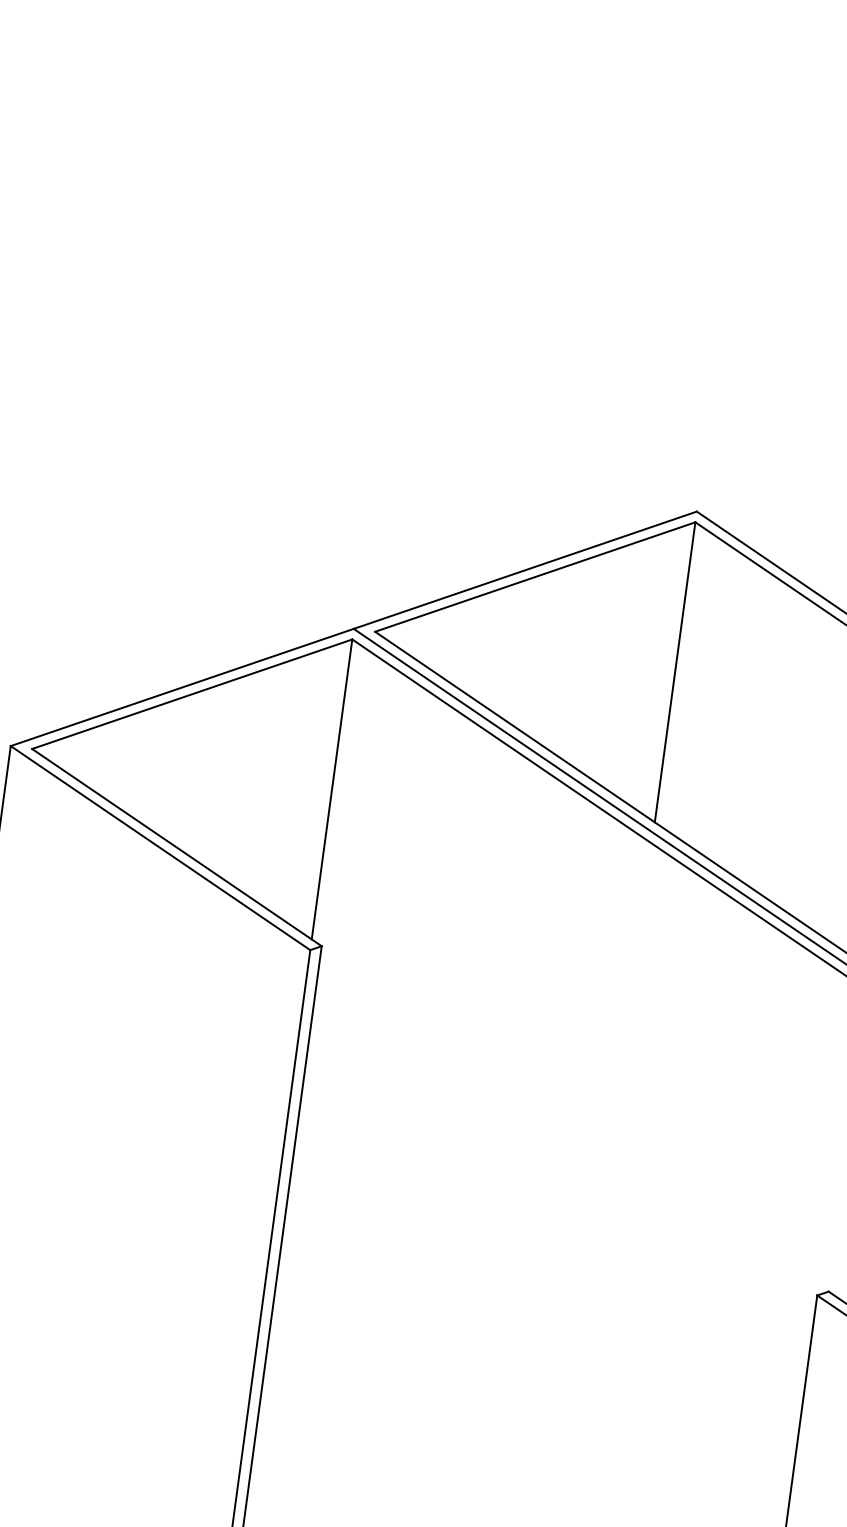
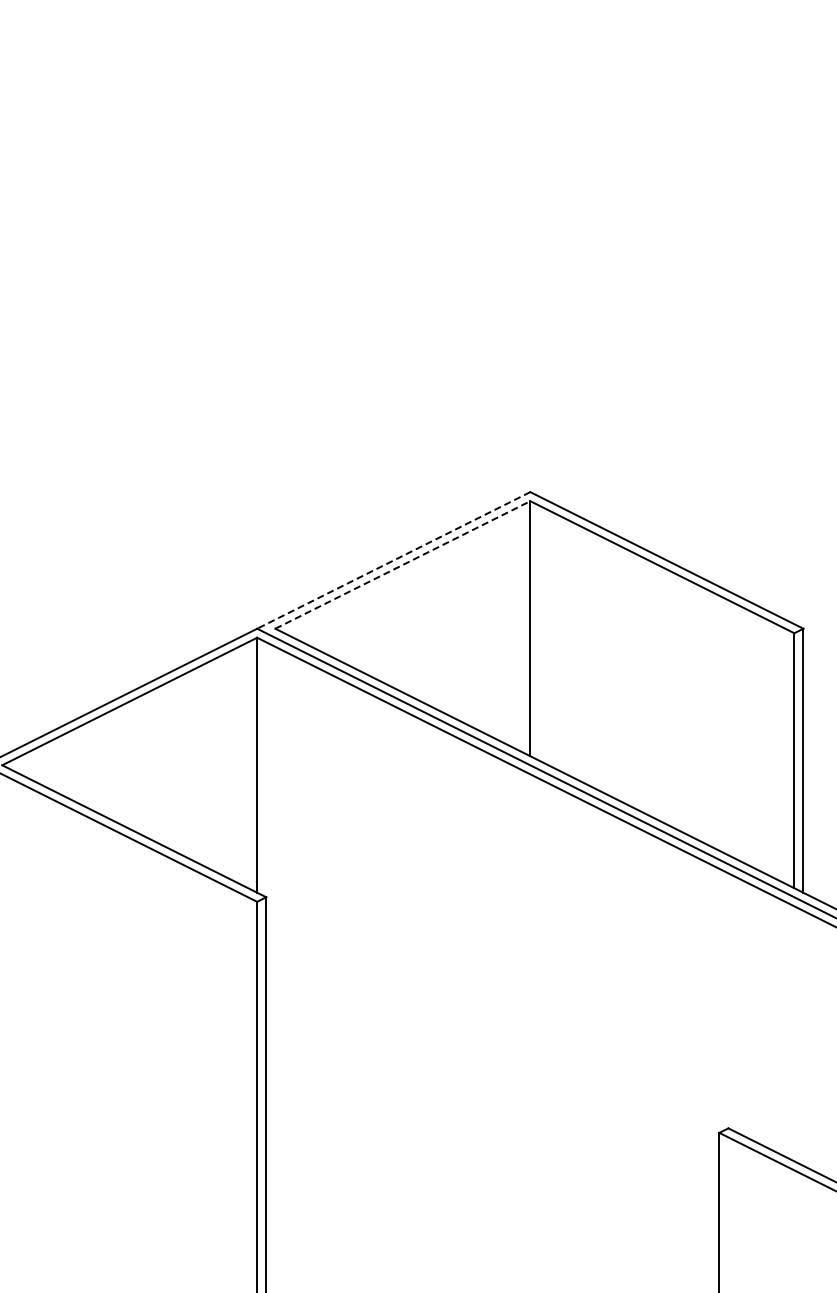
line: (524, 570) -> (393, 560), solid -> dashed
line: (534, 576) -> (402, 564), solid -> dashed

